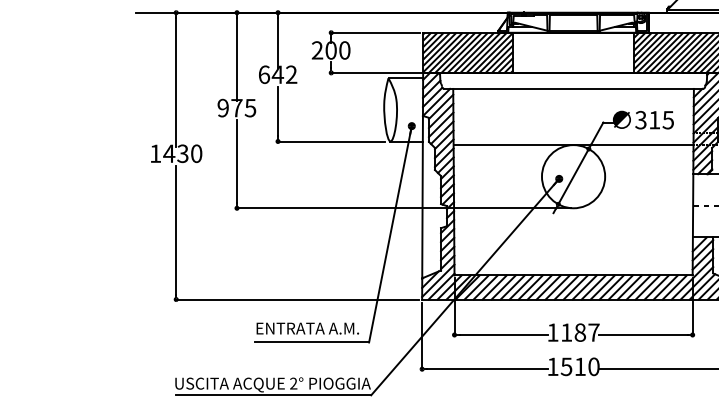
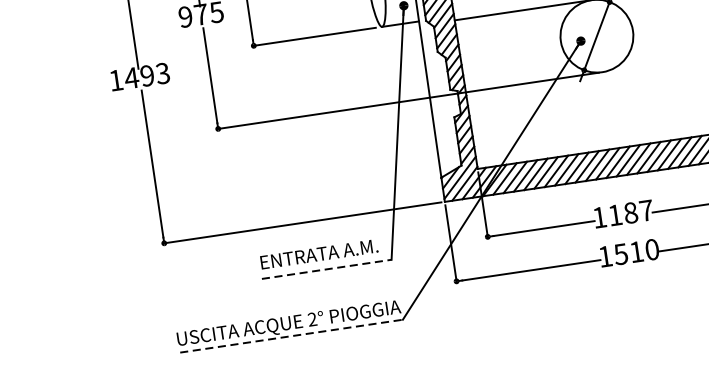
text: (189, 153) -> (154, 74), 1430 -> 1493
line: (312, 342) -> (326, 269), solid -> dashed
line: (273, 395) -> (291, 336), solid -> dashed

